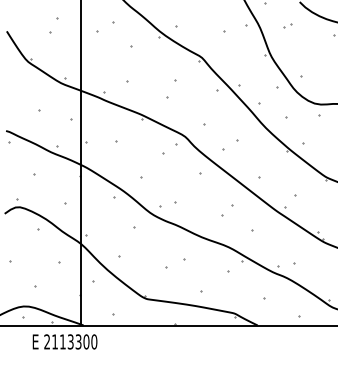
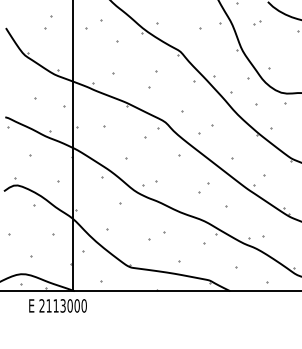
text: (78, 341) -> (70, 305), 2113300 -> 2113000

